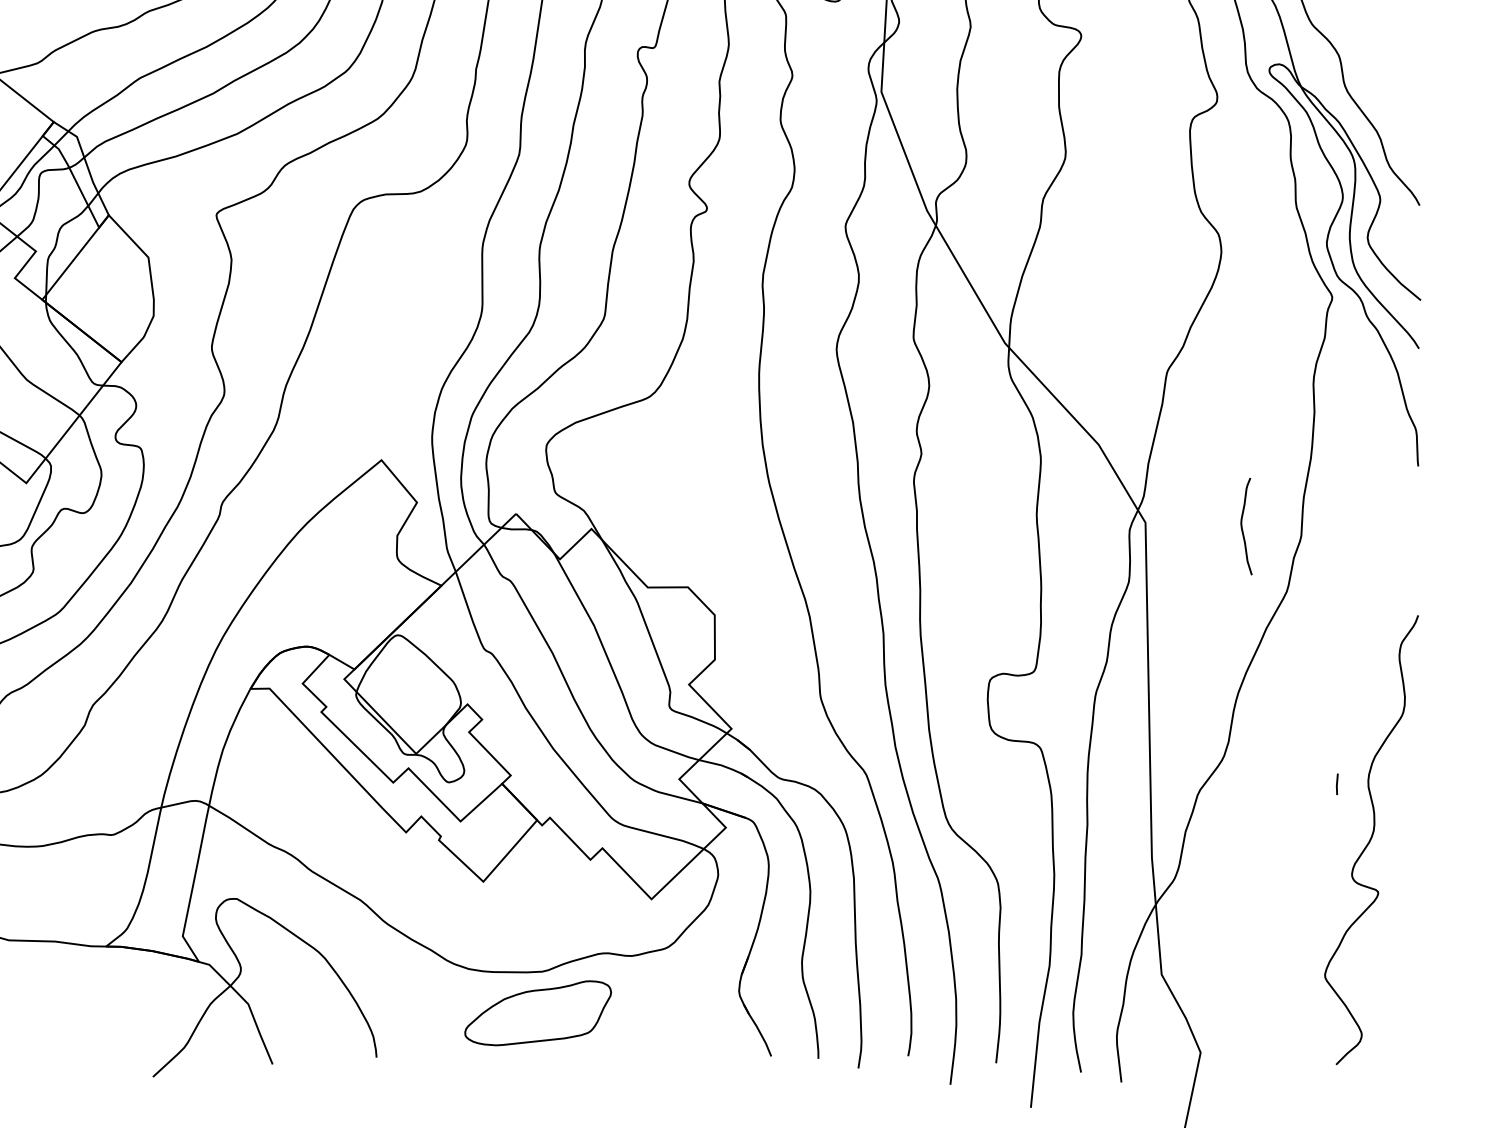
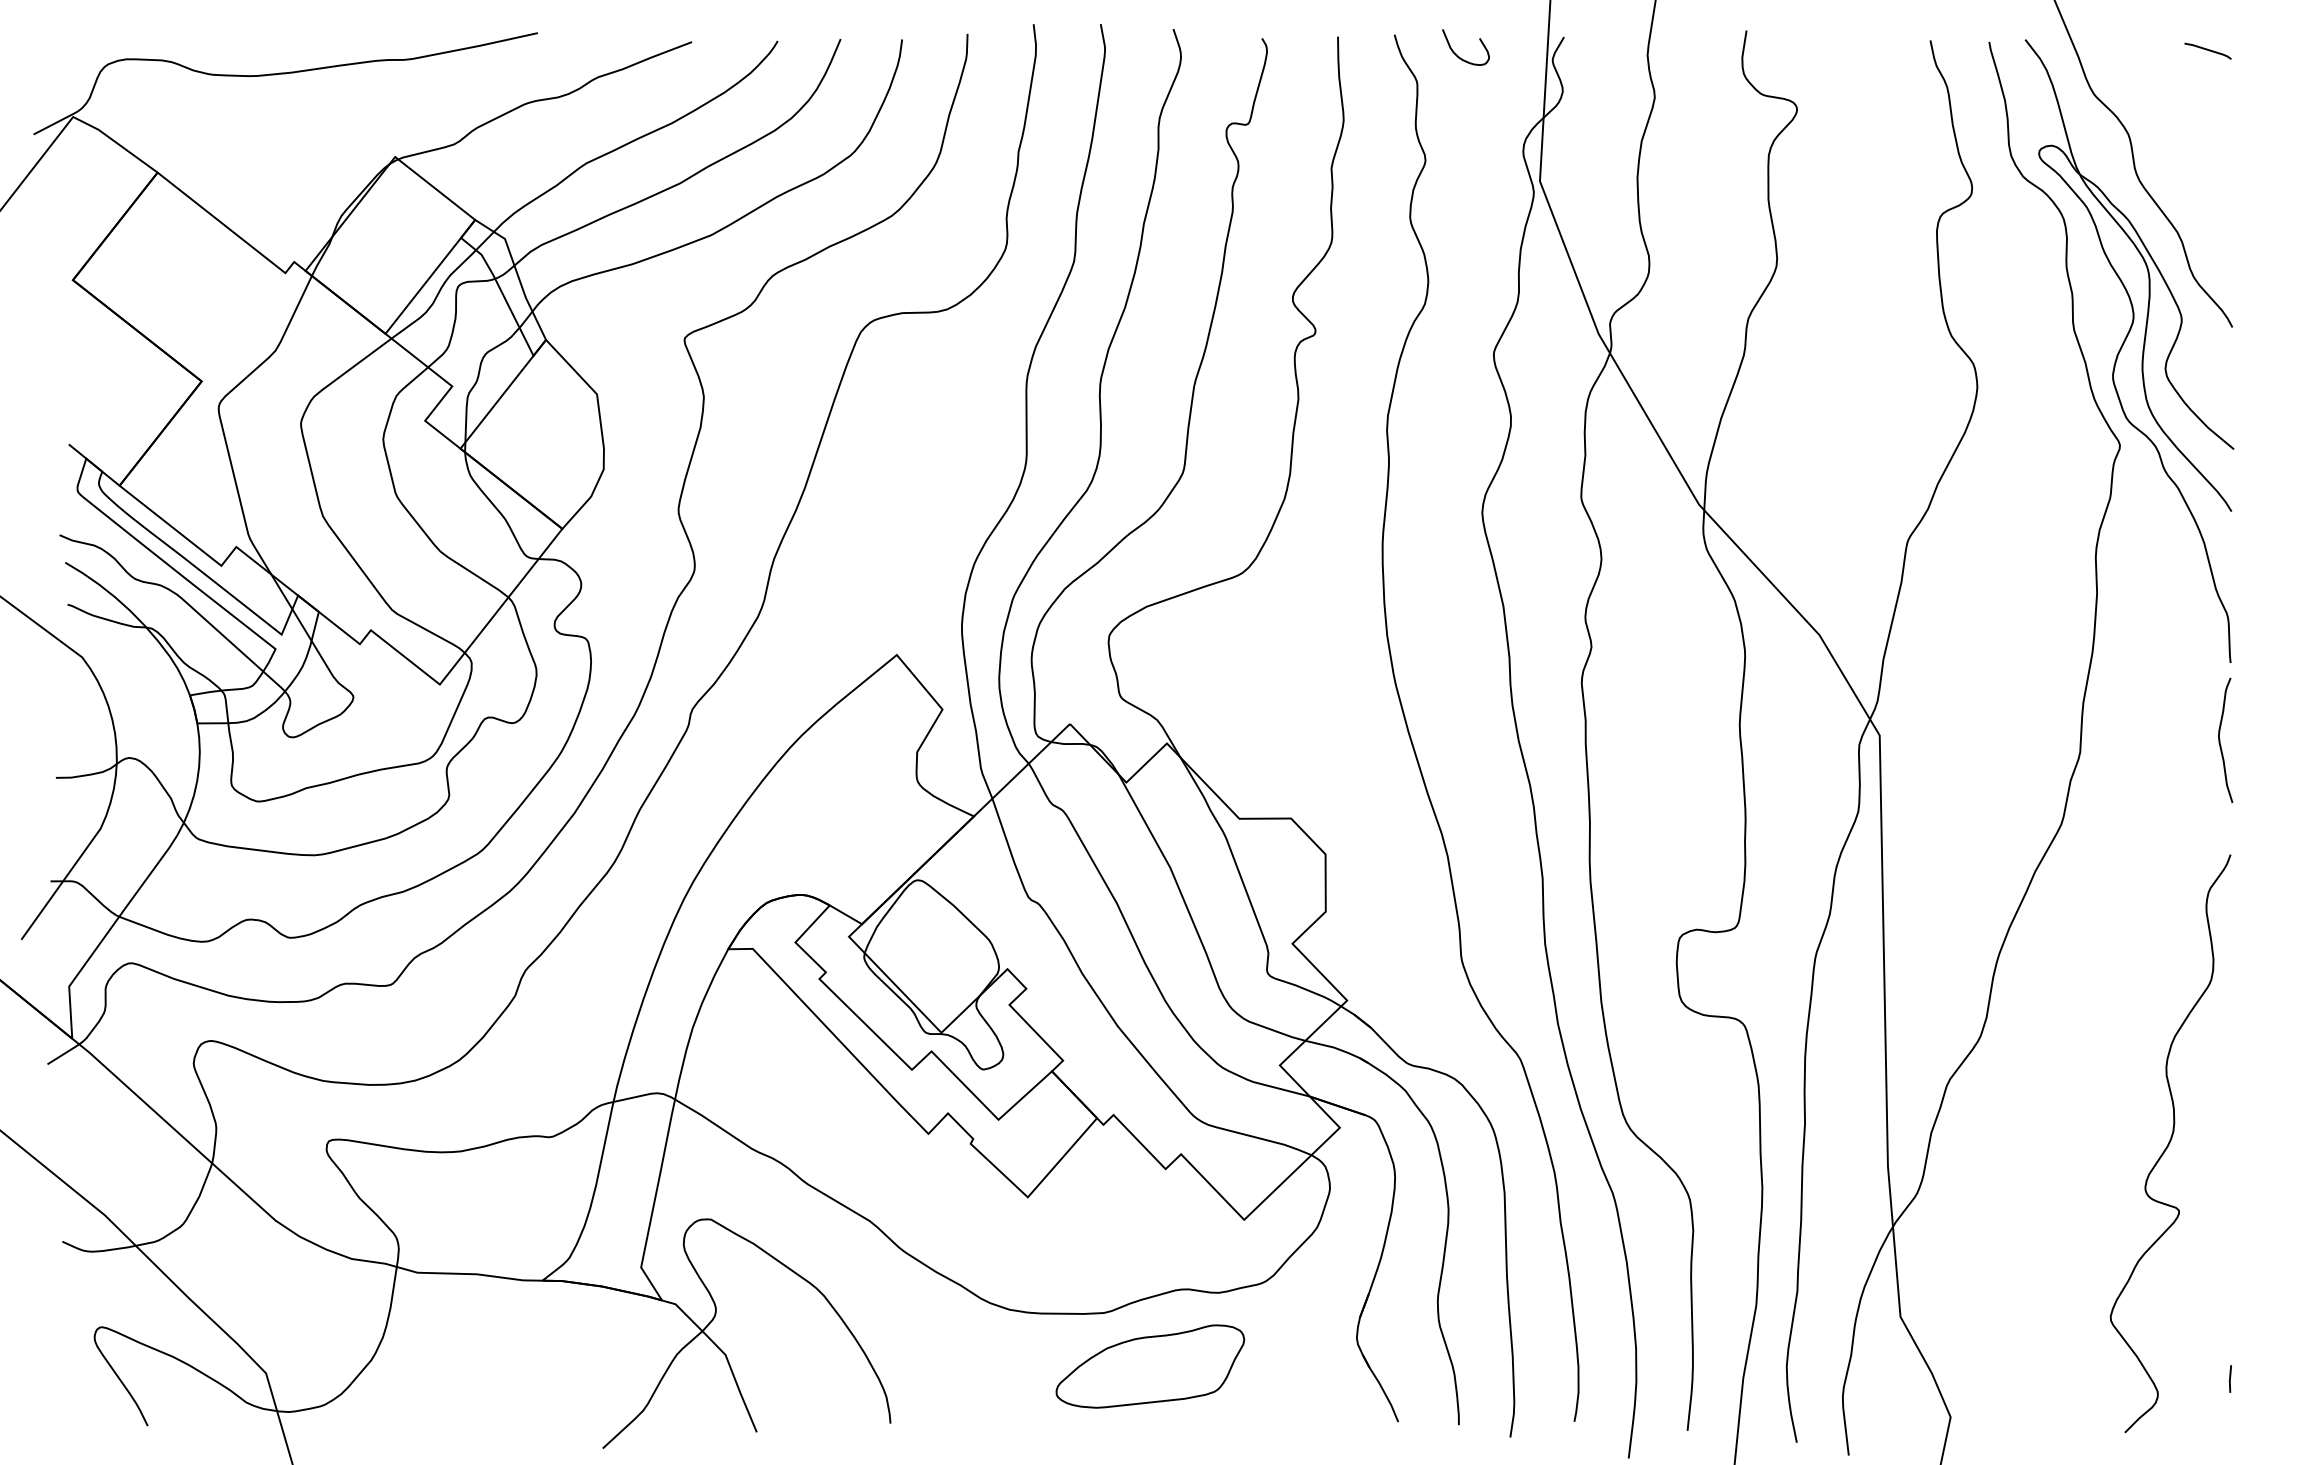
curve: (1242, 525) -> (2220, 739), moved
line: (1336, 783) -> (2229, 1378), moved
part: (538, 1013) -> (1150, 1366), moved

